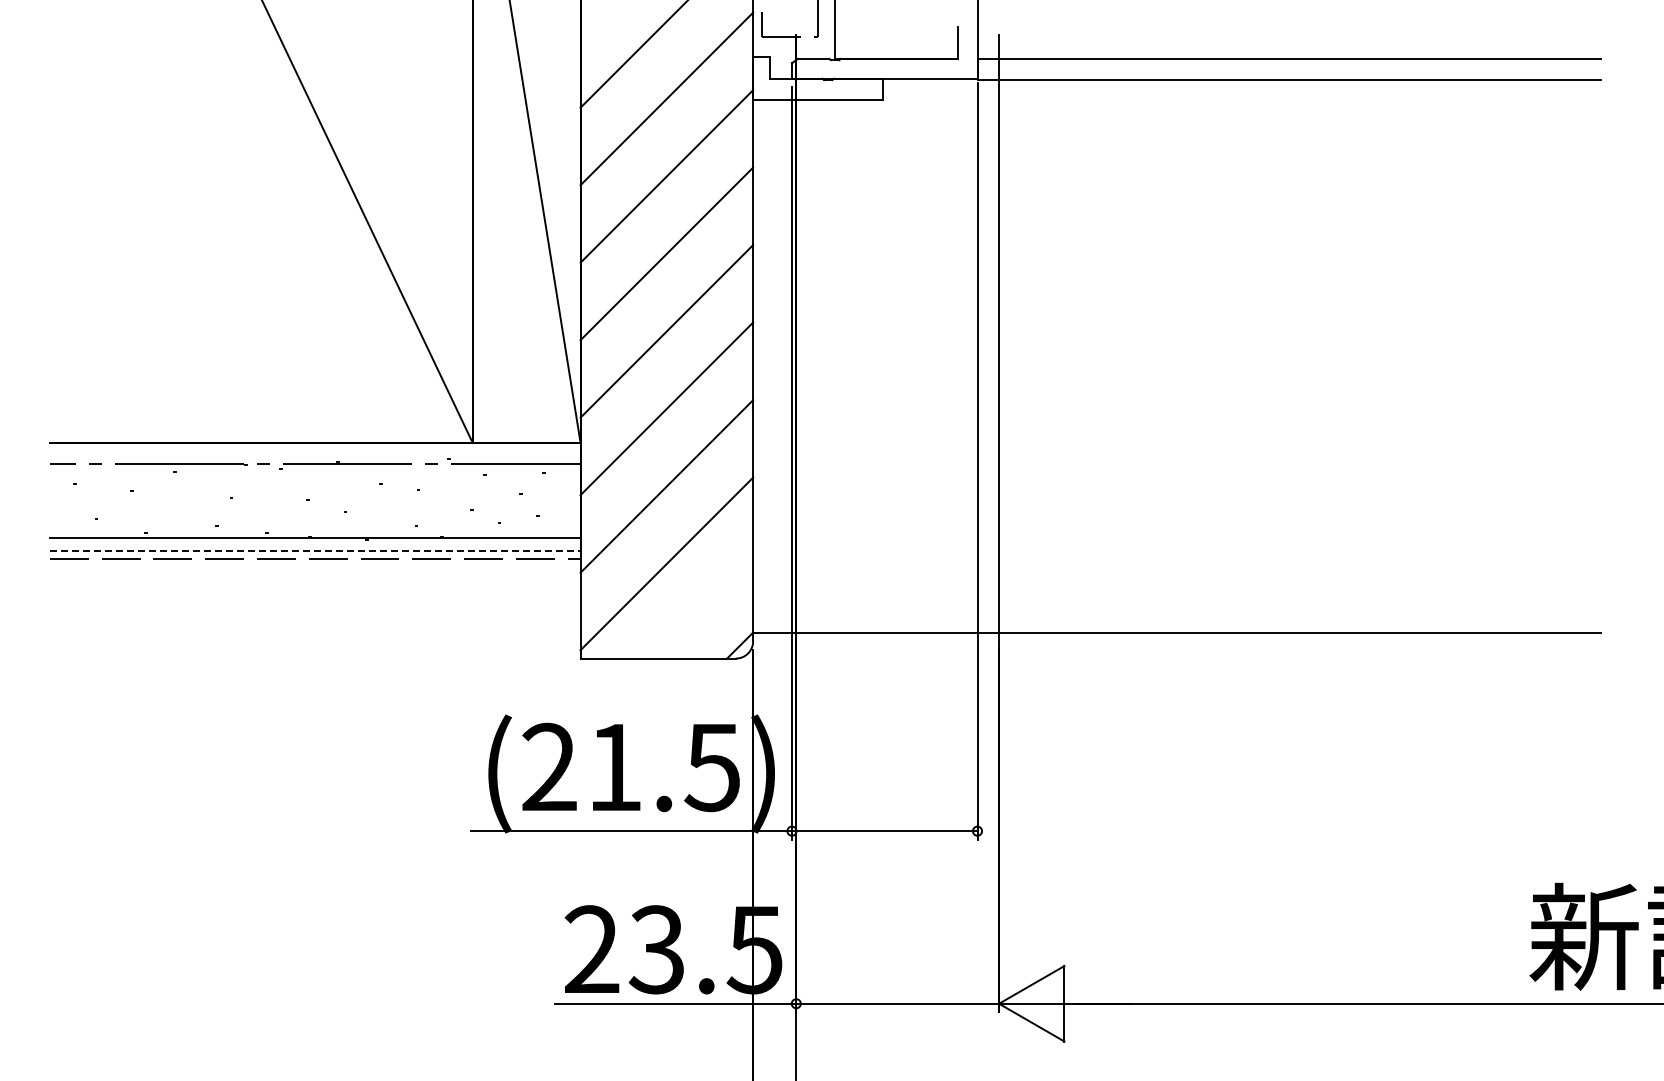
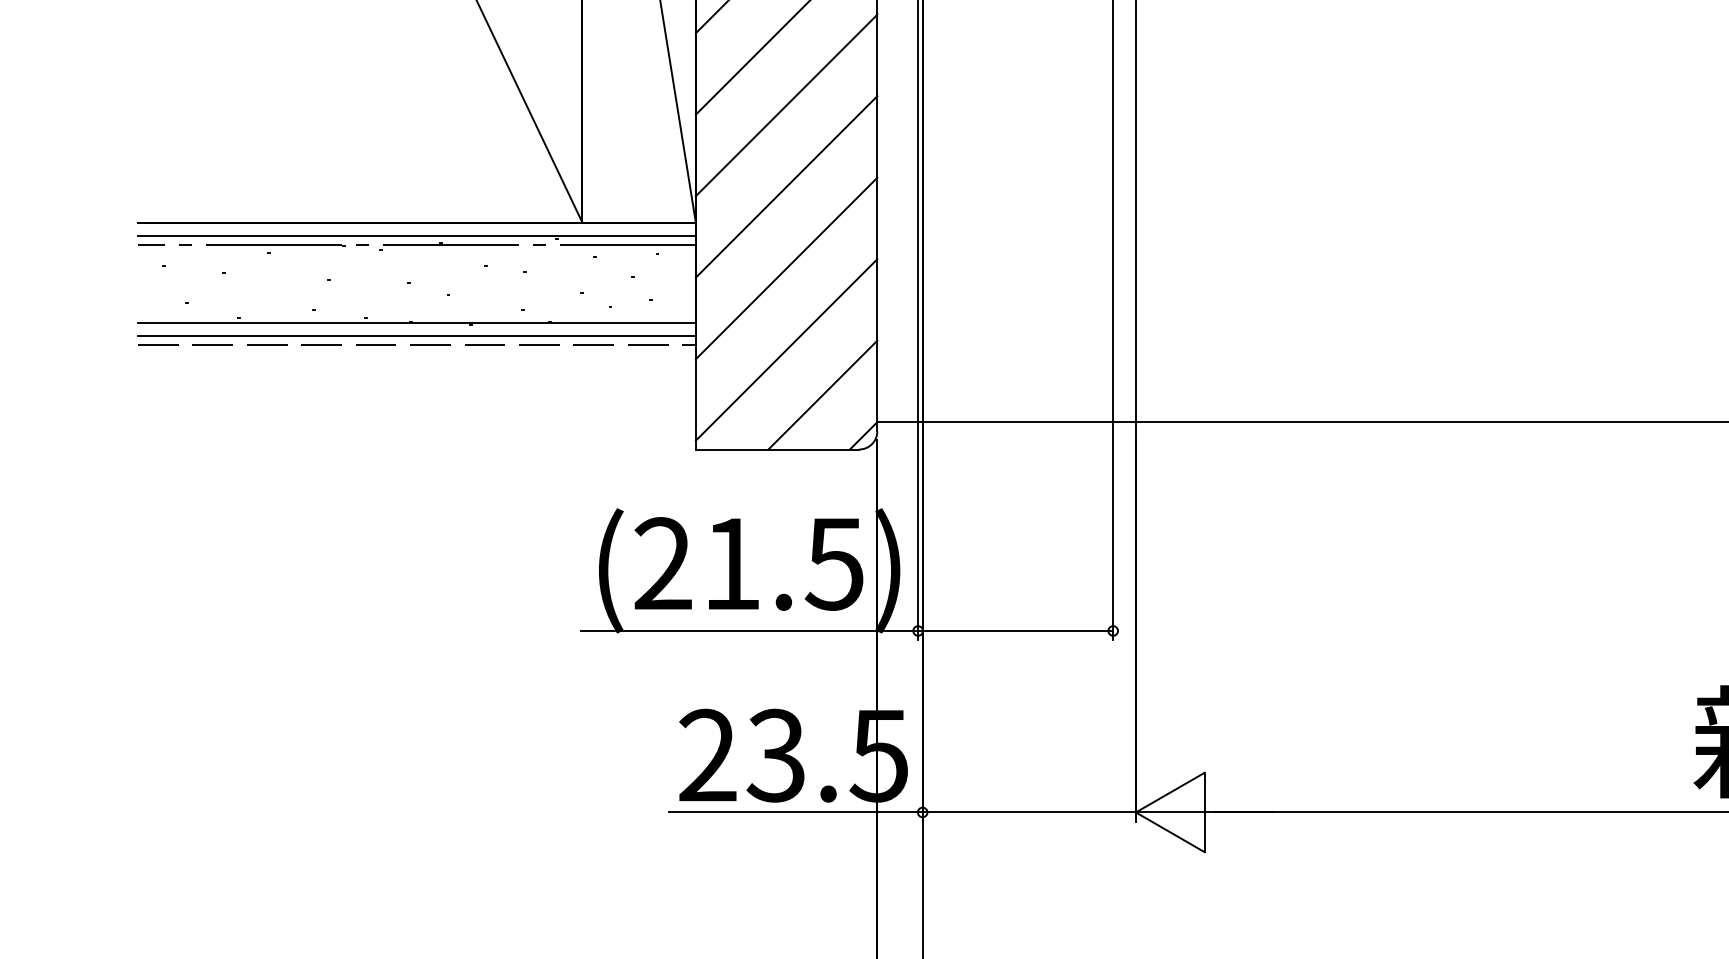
line: (314, 455) -> (416, 235), added
line: (315, 550) -> (417, 335), dashed -> solid
line: (701, 606) -> (823, 394), added

